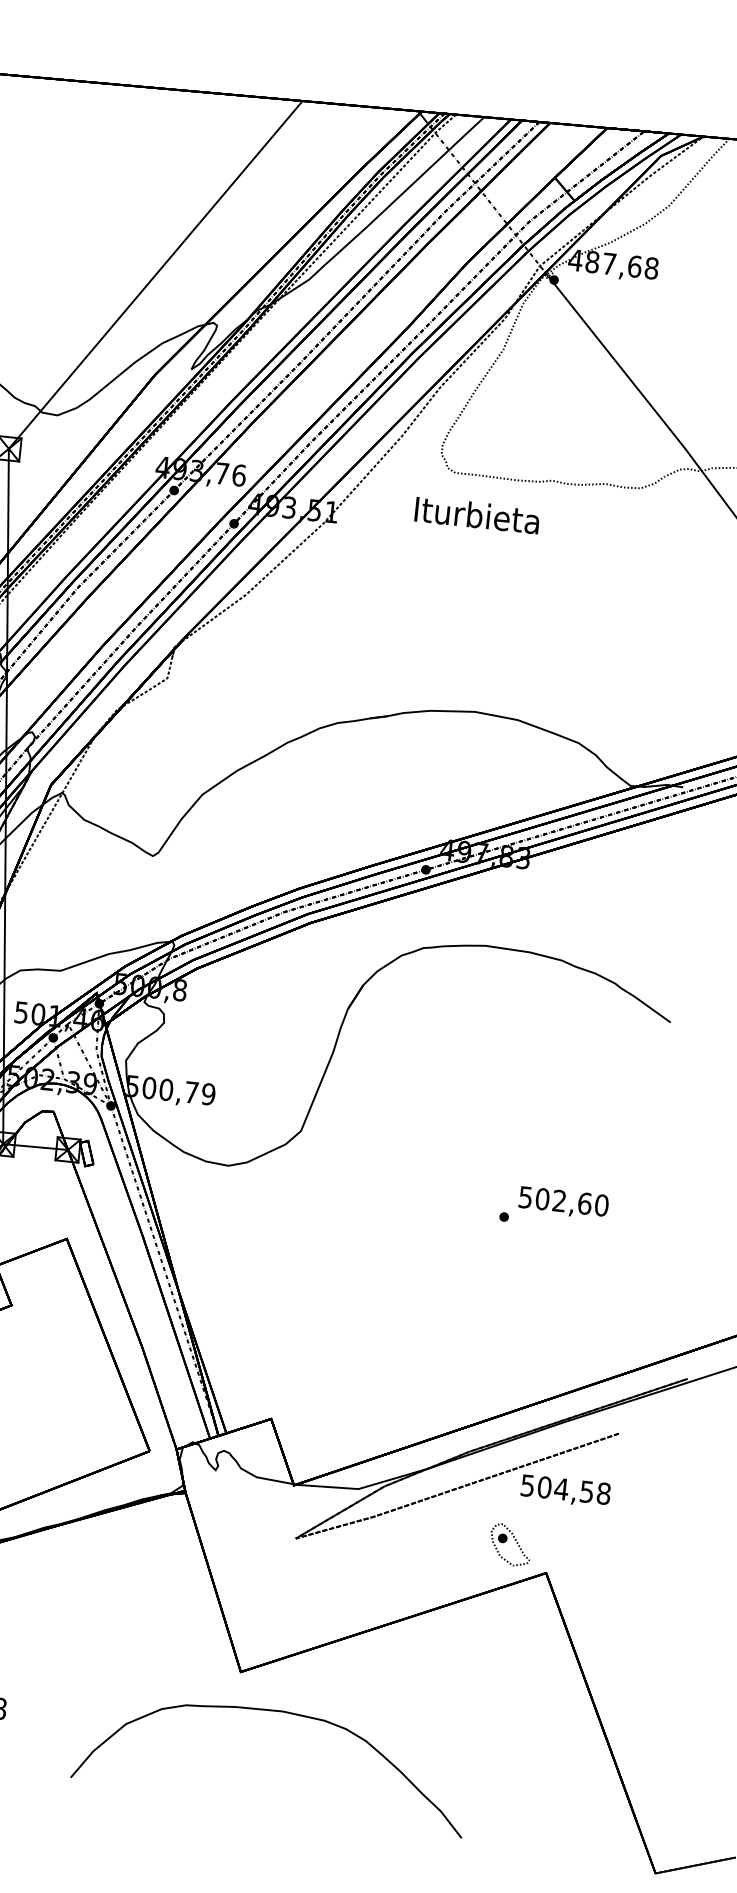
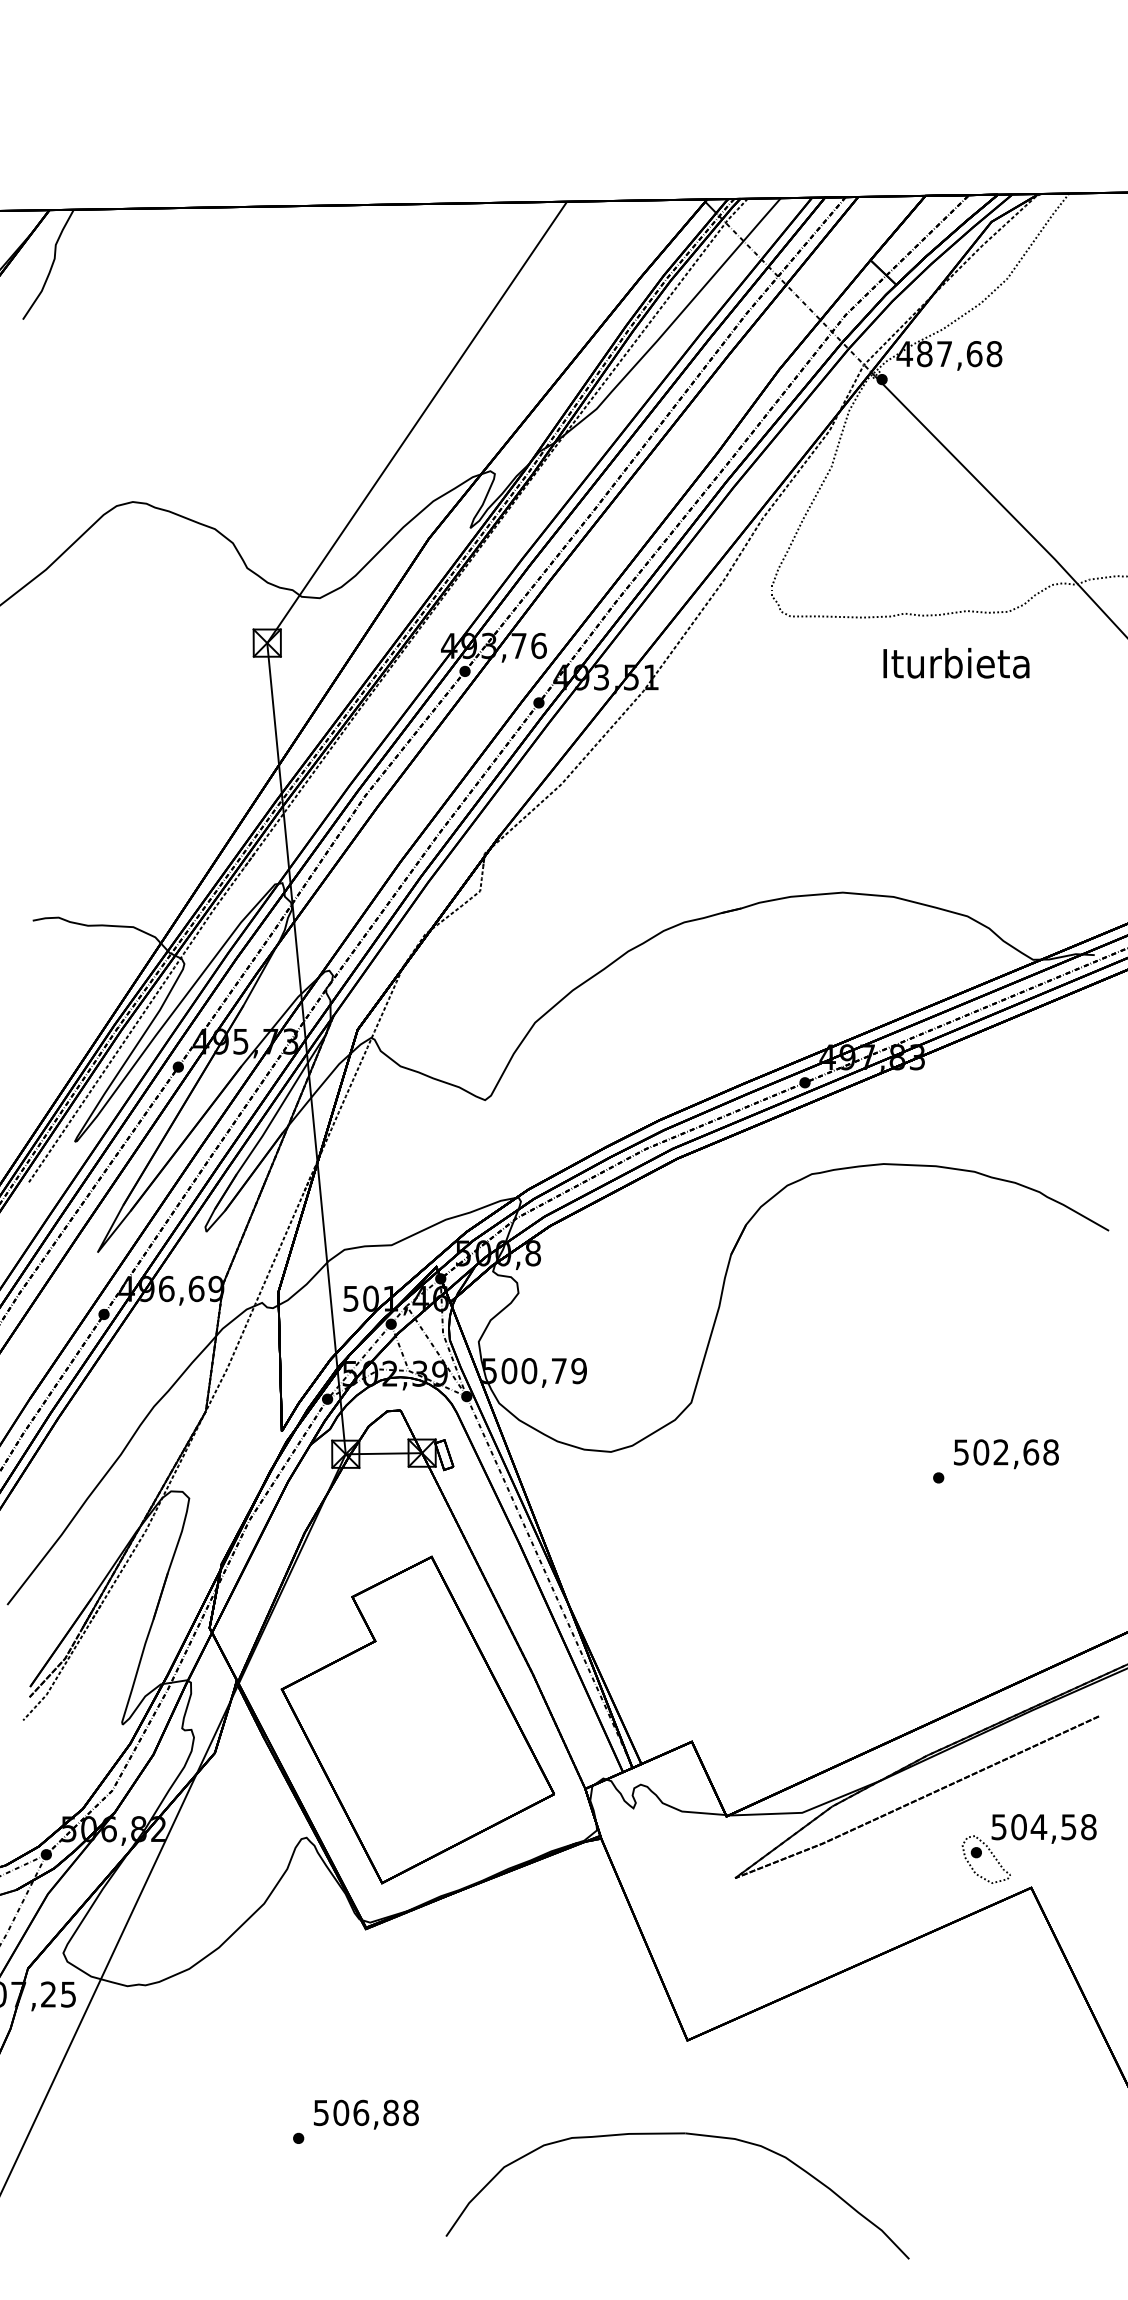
text: (477, 515) -> (956, 663), moved
text: (601, 1205) -> (1050, 1452), 502,60 -> 502,68
text: (565, 1490) -> (1043, 1828), moved
part: (276, 1711) -> (677, 2134), moved

